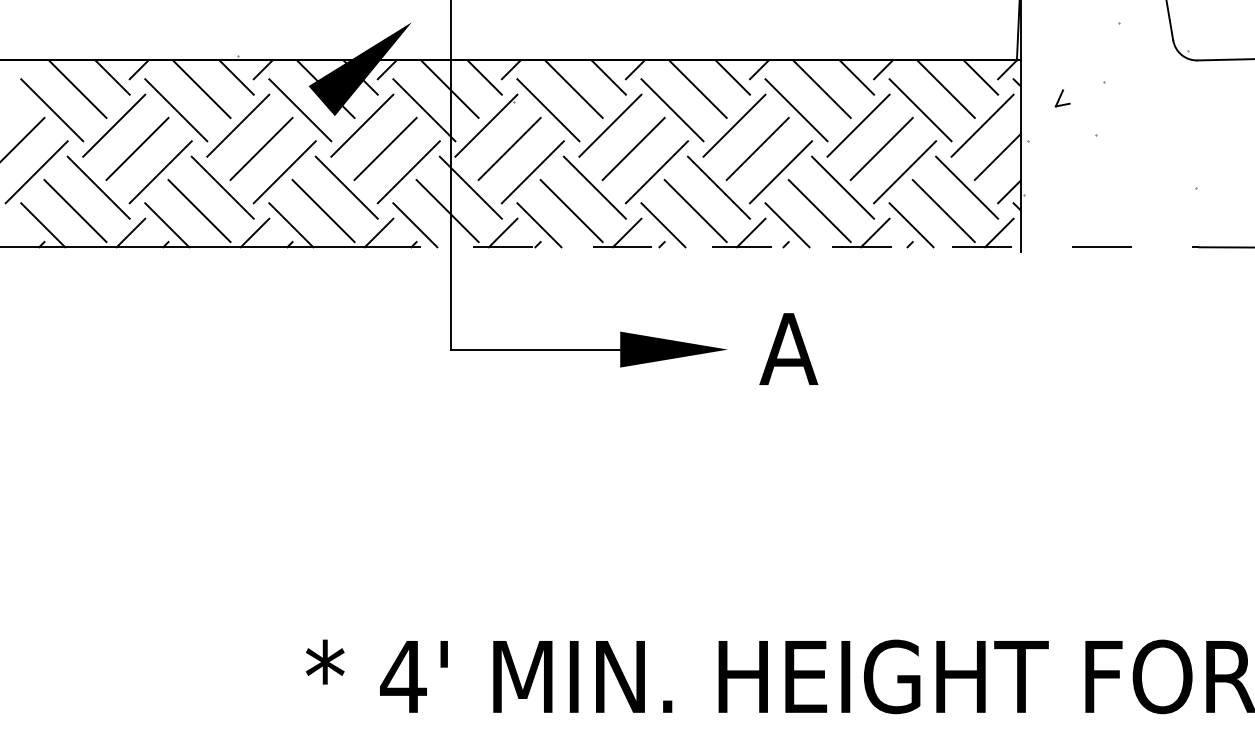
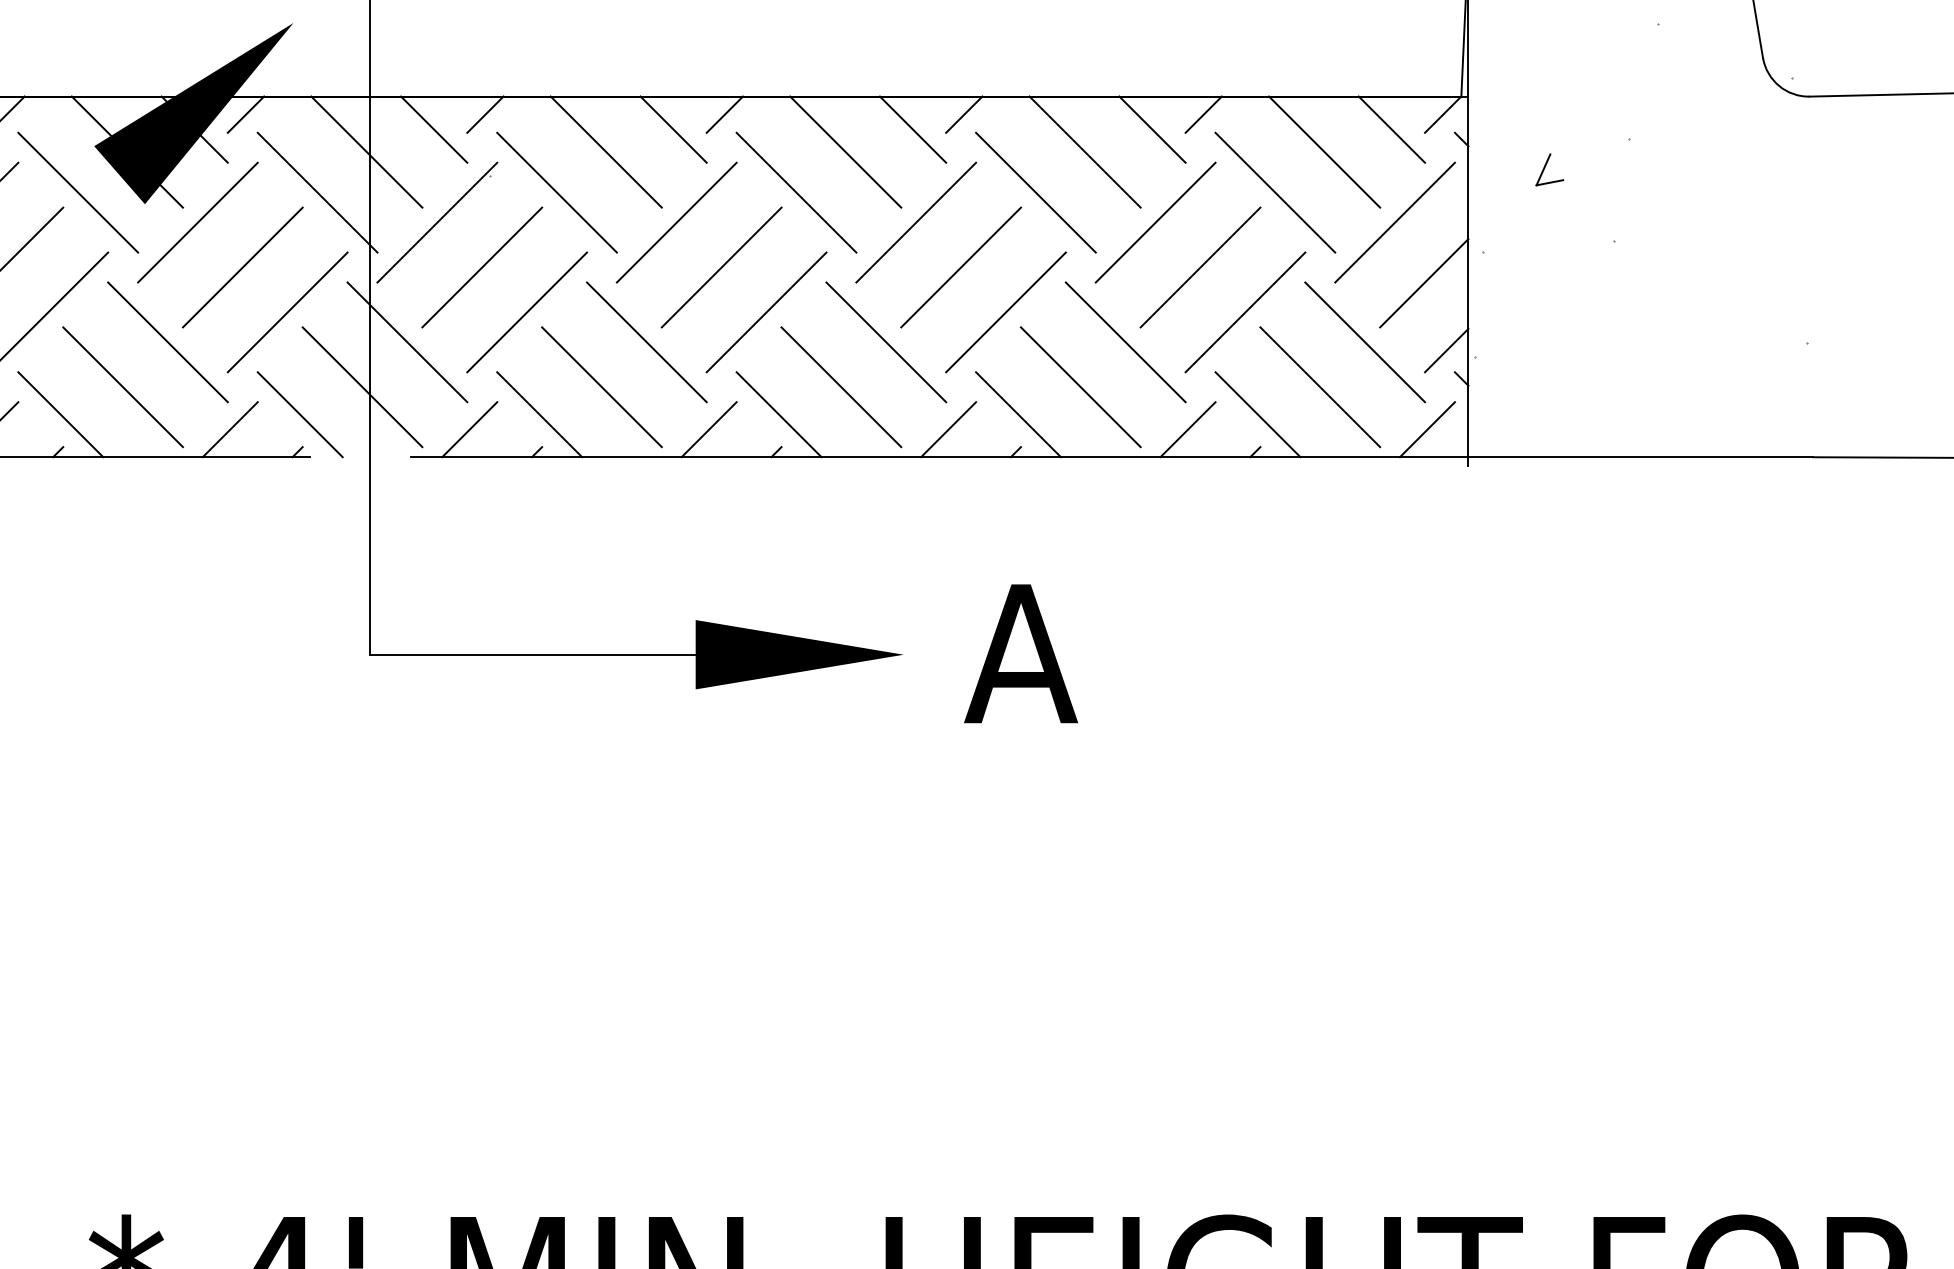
line: (836, 247) -> (1113, 457), dashed -> solid

